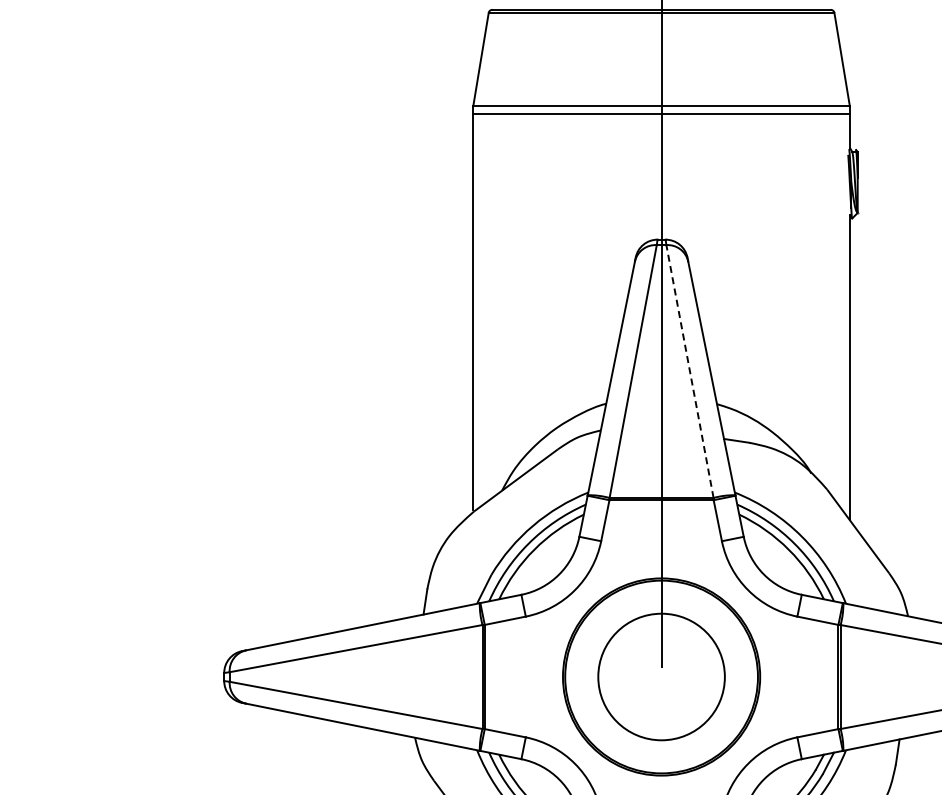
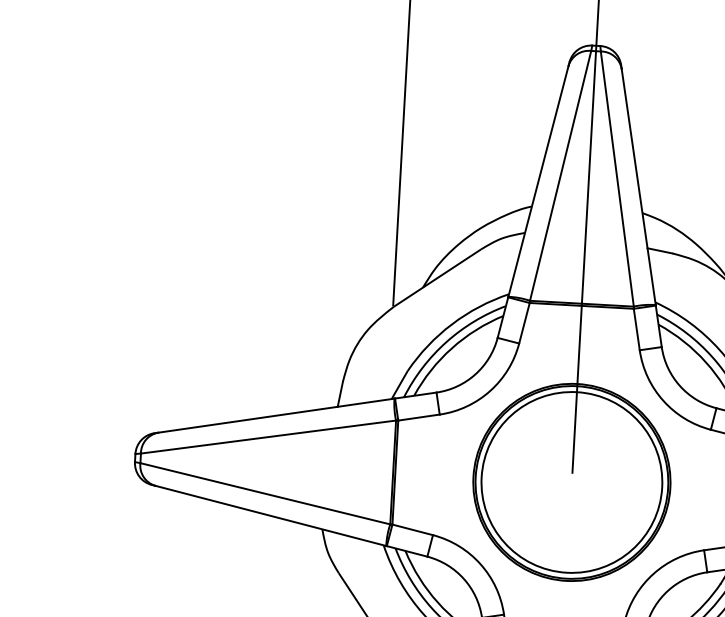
line: (689, 371) -> (616, 178), dashed -> solid
circle: (661, 676) -> (571, 481), size x1.43

